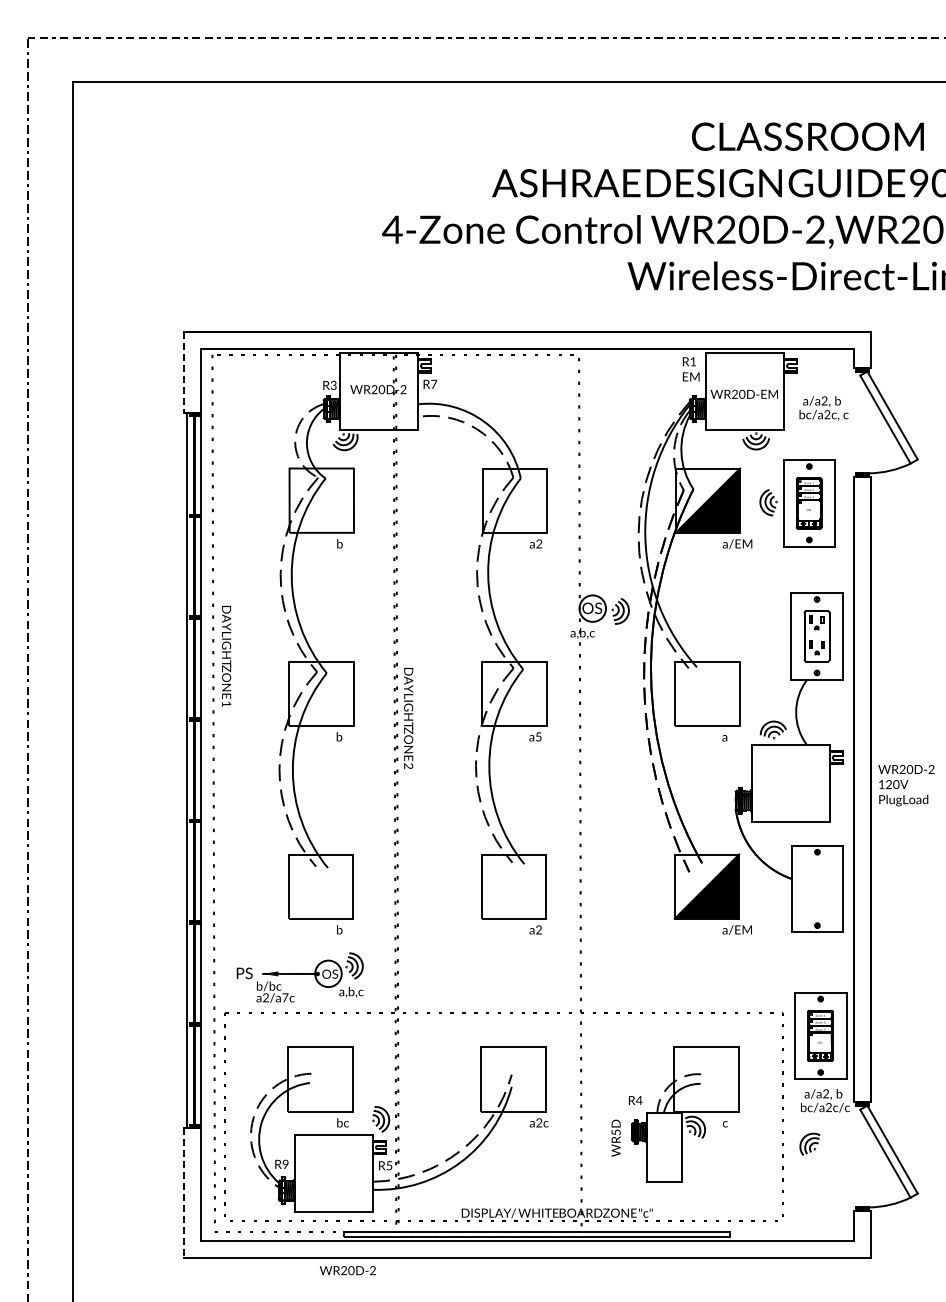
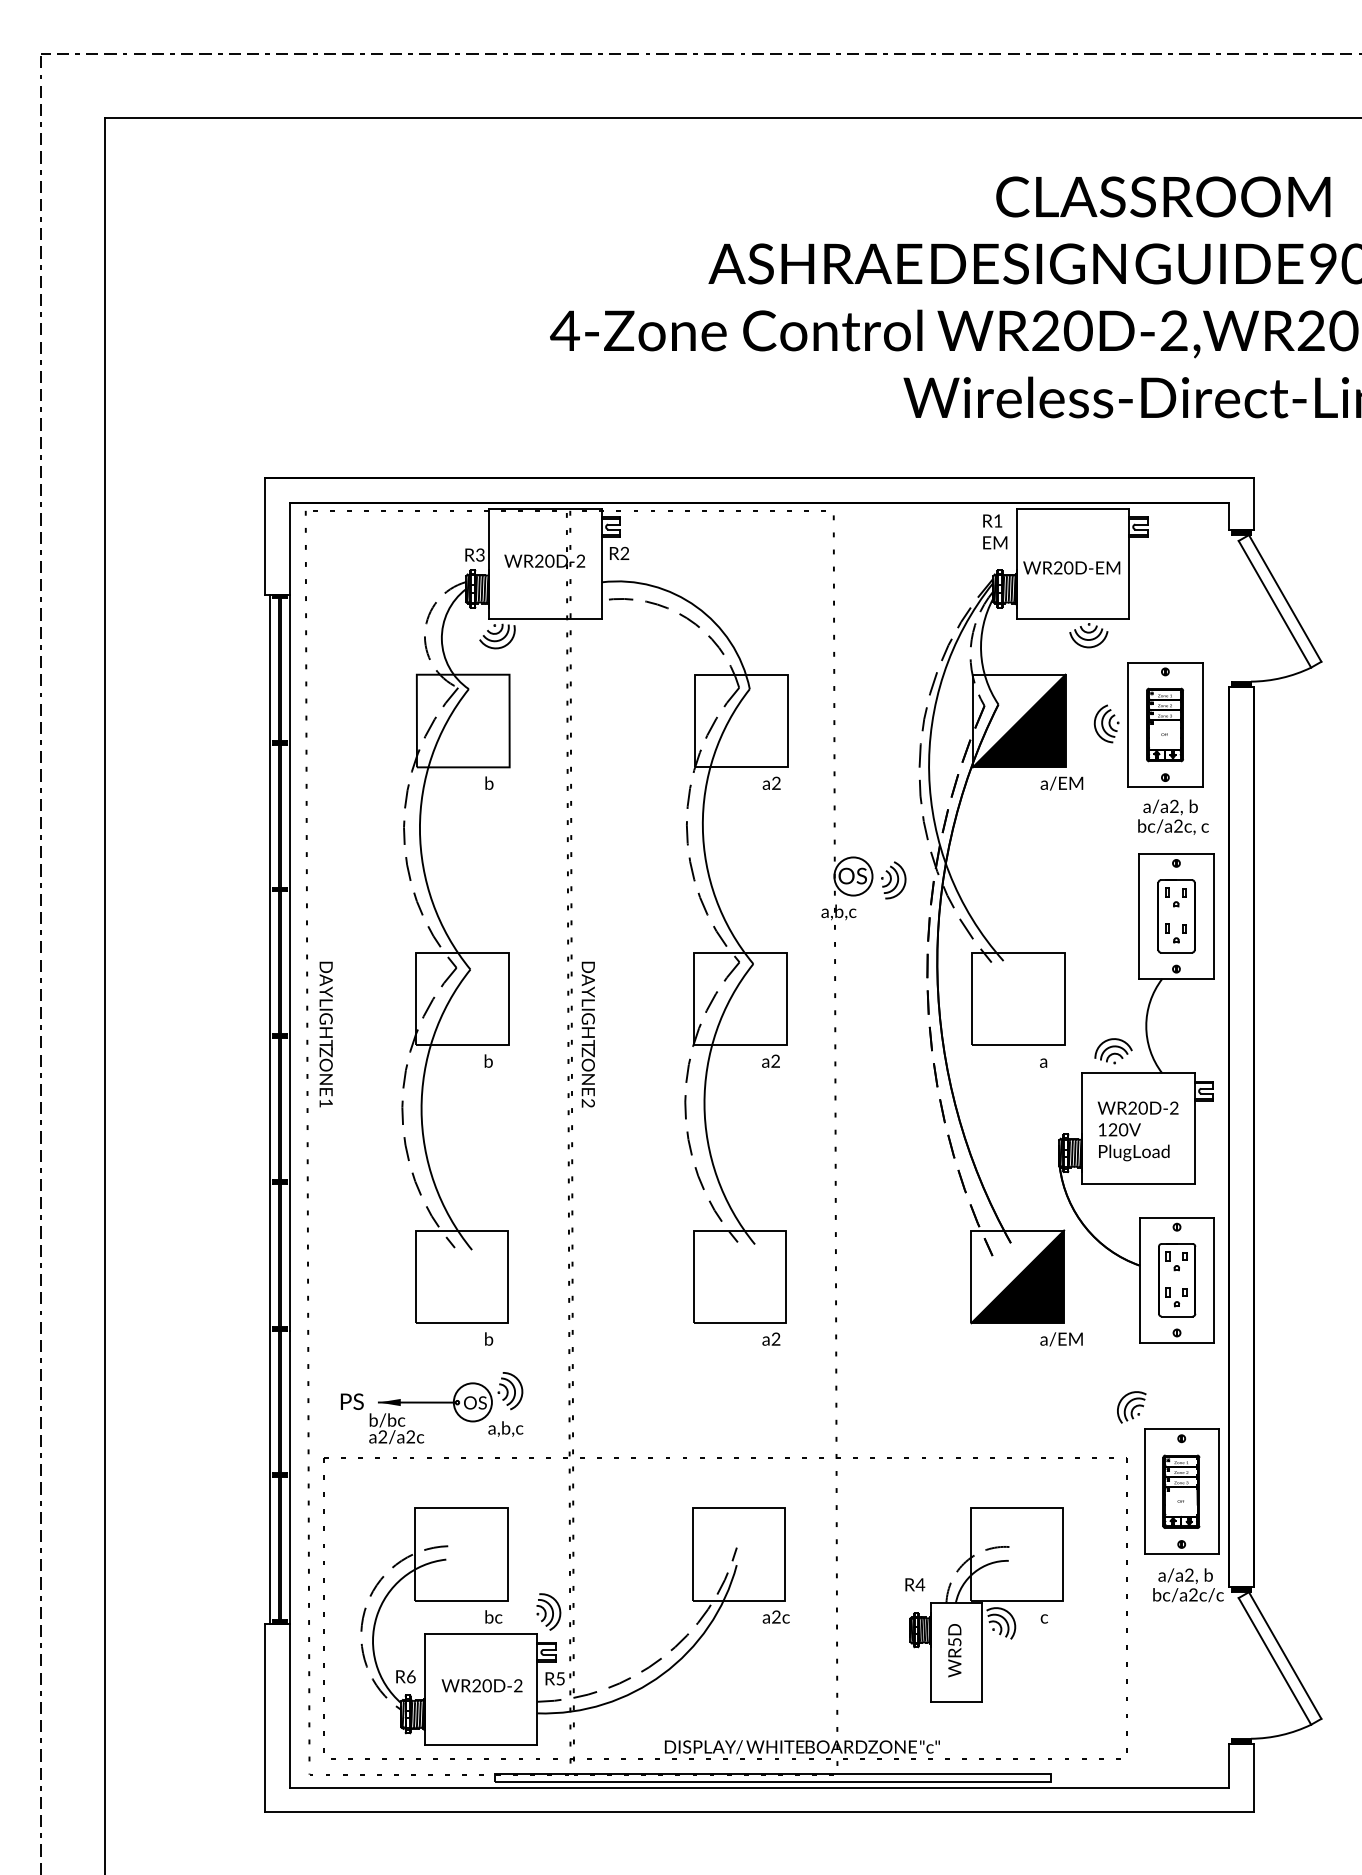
line: (184, 372) -> (265, 536), dashed -> solid
text: (434, 383) -> (625, 552), R7 -> R2
text: (823, 408) -> (1172, 817), moved
text: (226, 656) -> (326, 1034), moved
text: (538, 736) -> (775, 1060), a5 -> a2
text: (906, 785) -> (1138, 1131), moved
part: (817, 888) -> (1177, 1279), added
text: (285, 997) -> (411, 1436), a2/a7c -> a2/a2c
text: (615, 1137) -> (953, 1649), moved
part: (809, 1143) -> (1131, 1406), moved
text: (285, 1163) -> (411, 1675), R9 -> R6
line: (184, 1193) -> (265, 1718), dashed -> solid
text: (347, 1270) -> (481, 1685), moved

